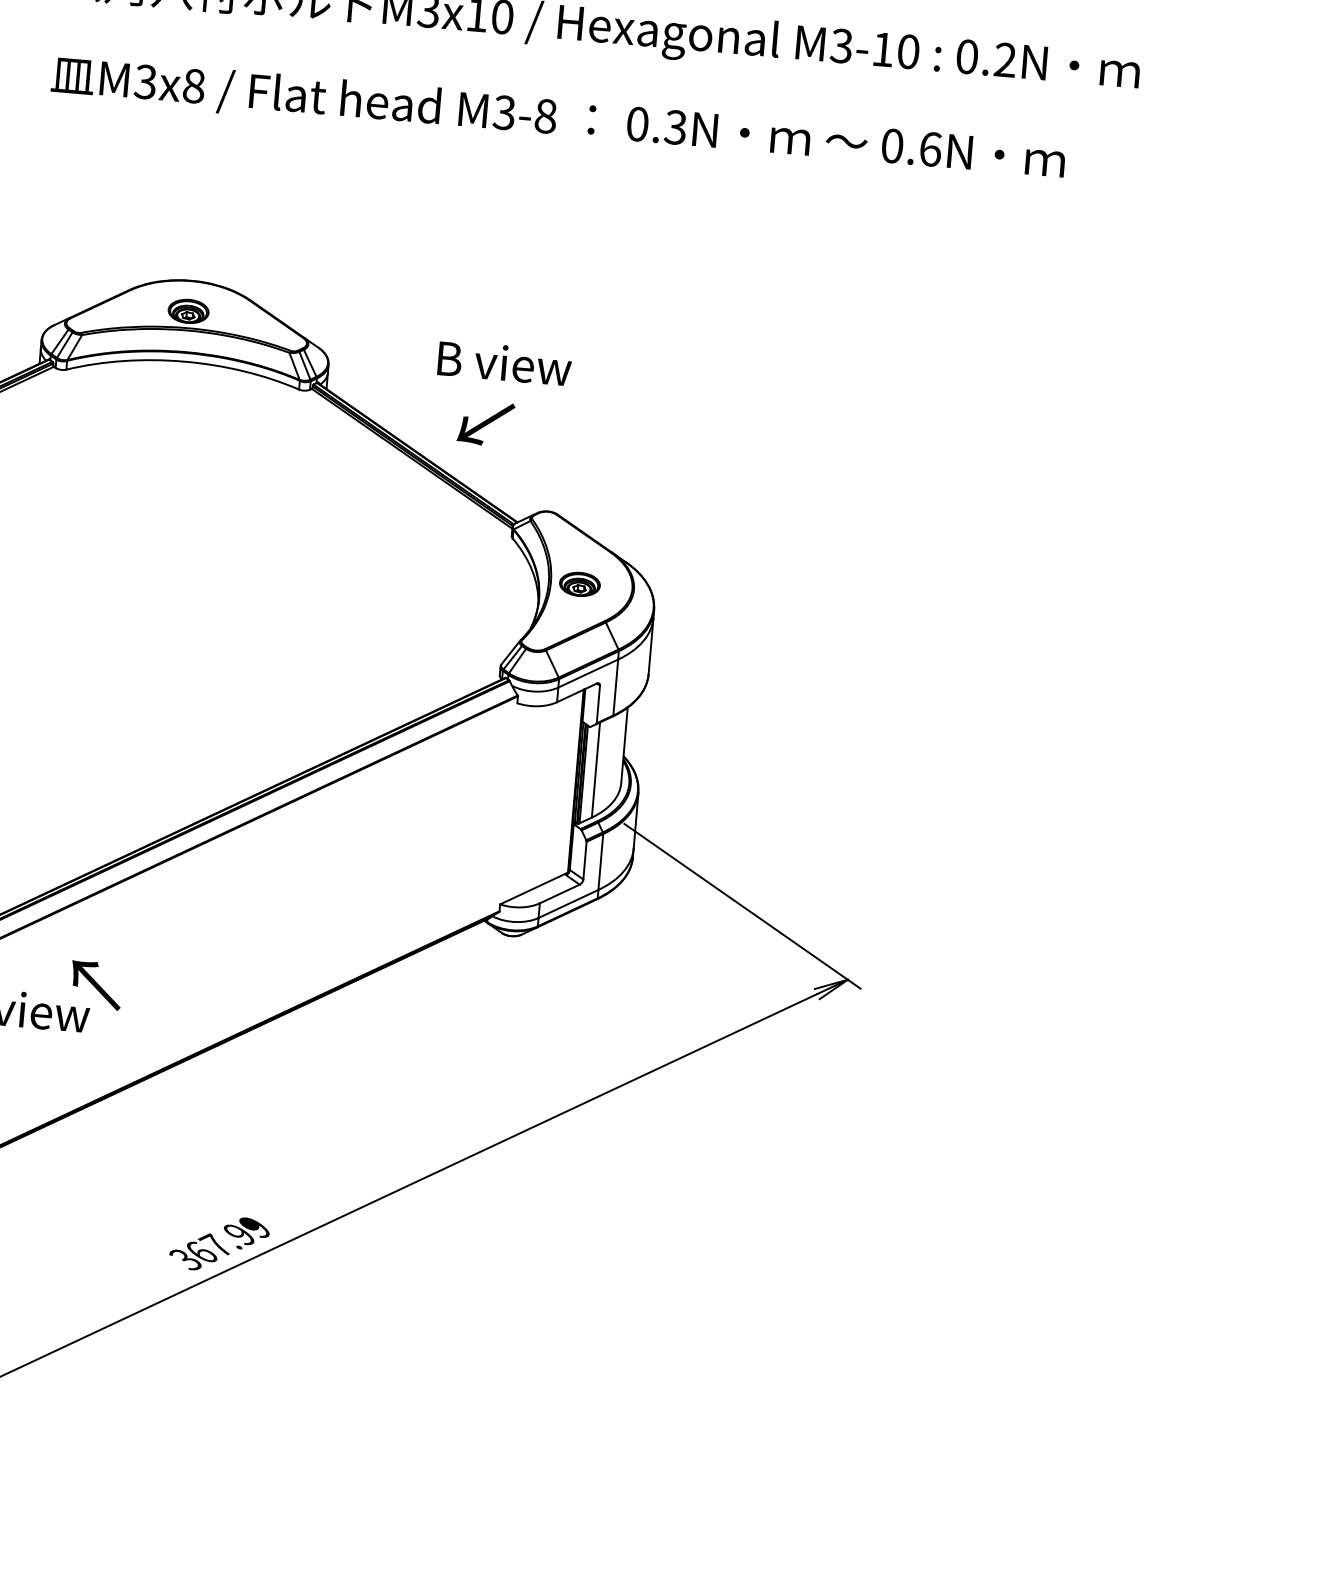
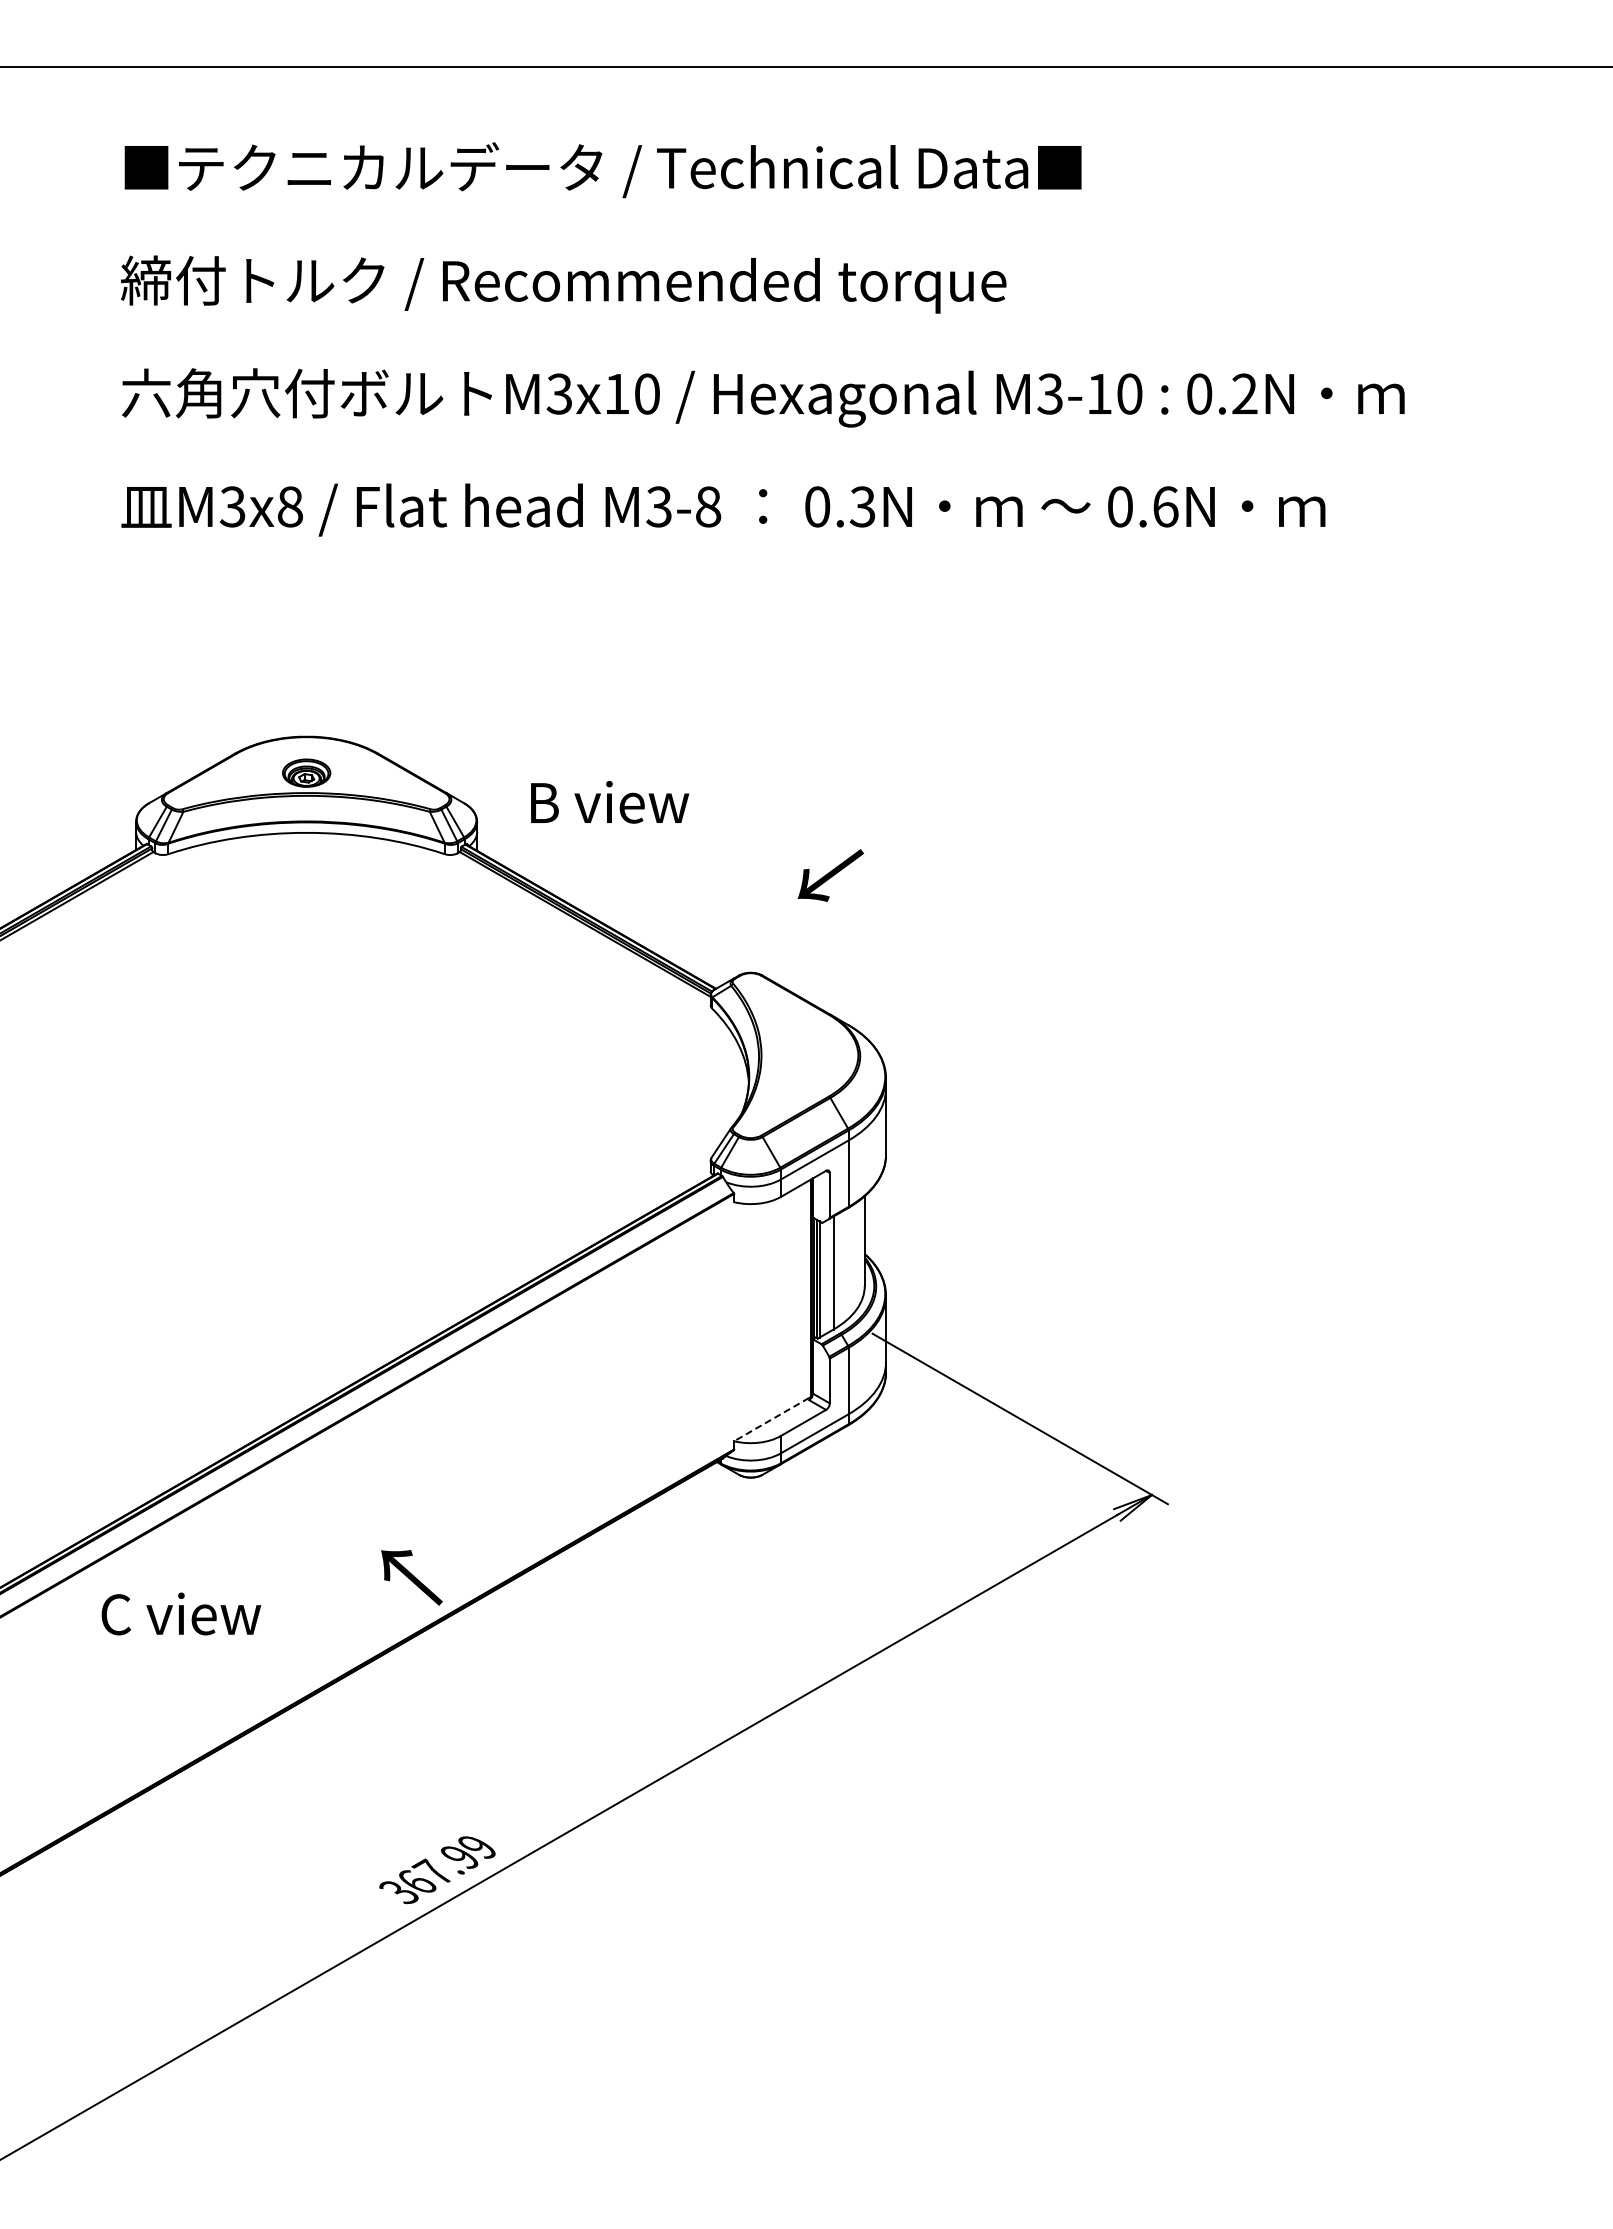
text: (505, 363) -> (610, 802), moved
text: (485, 423) -> (830, 875), moved
part: (579, 584) -> (795, 1055), removed
line: (533, 888) -> (771, 1419), solid -> dashed
text: (95, 985) -> (411, 1577), moved

